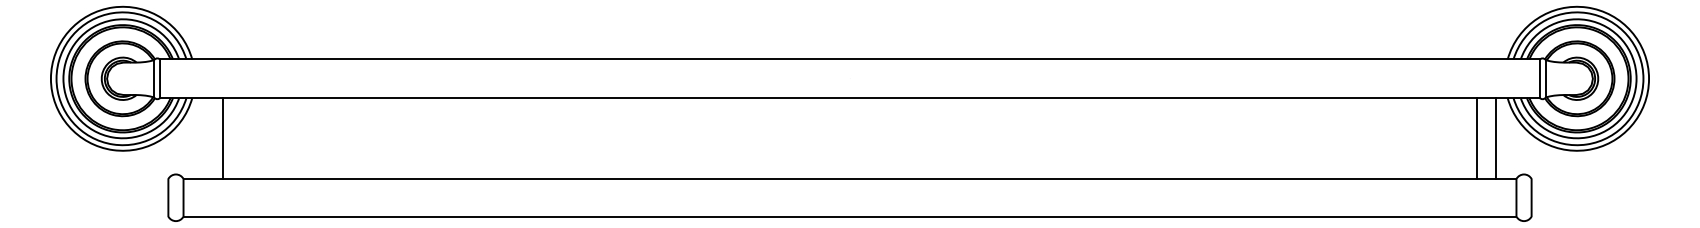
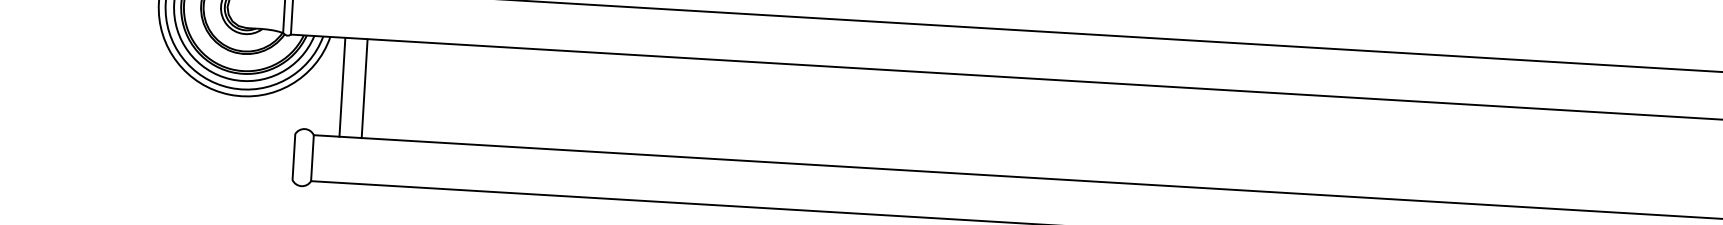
line: (204, 138) -> (342, 87), added

